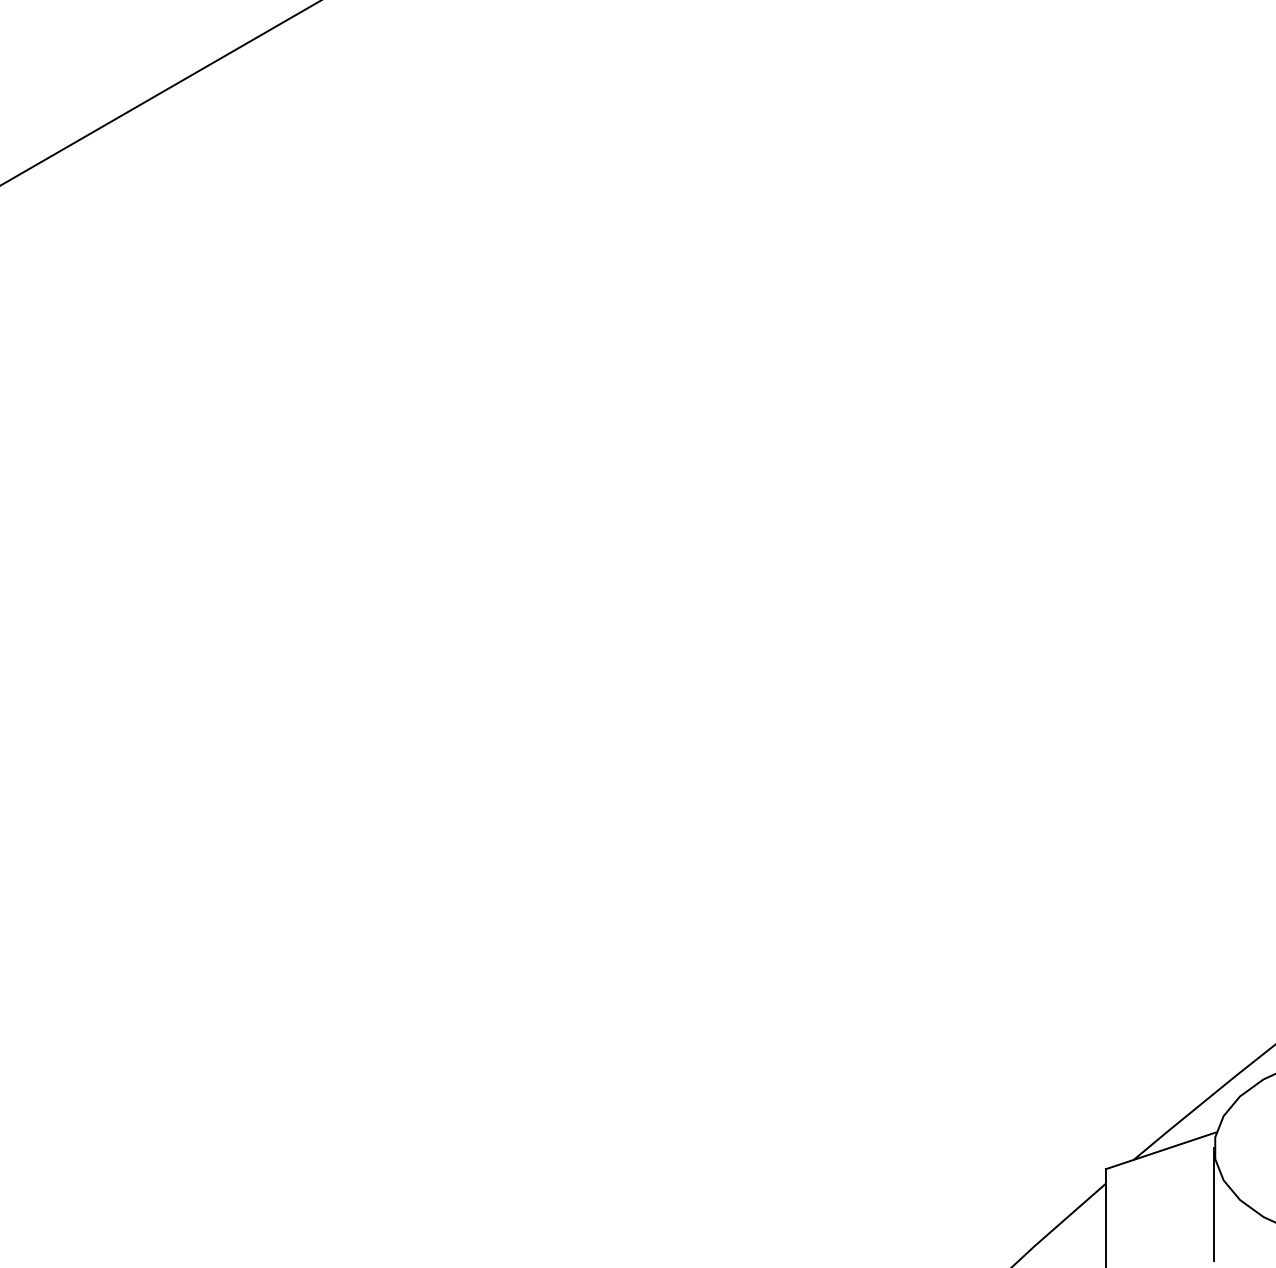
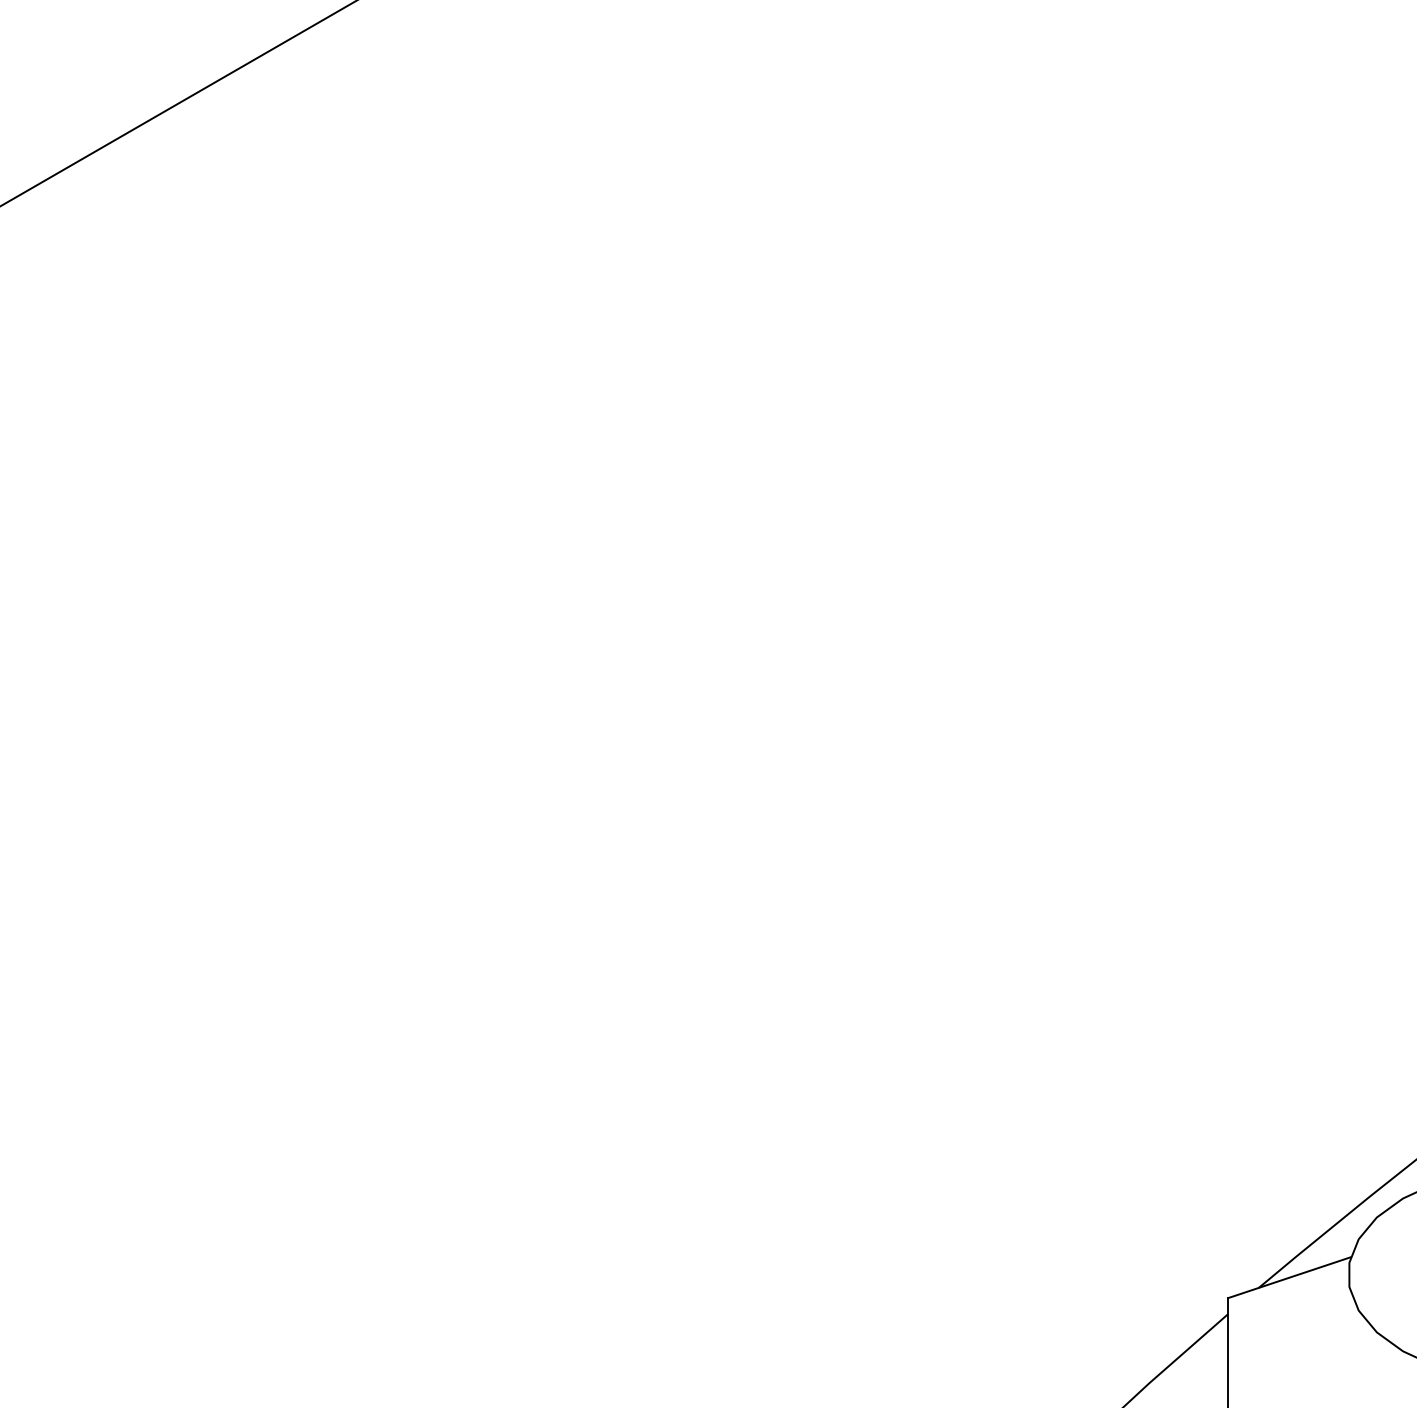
line: (1214, 1204) -> (1348, 1337), removed

